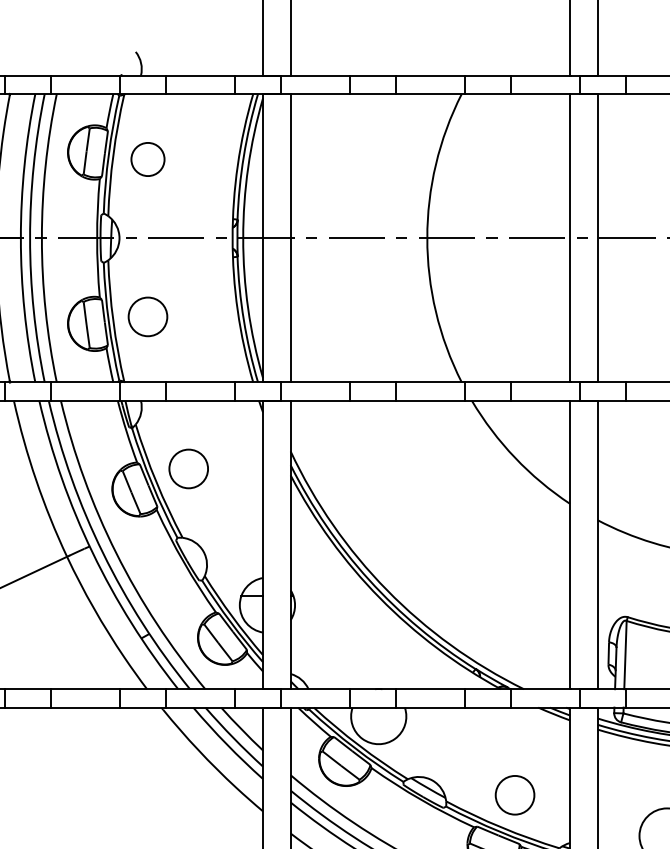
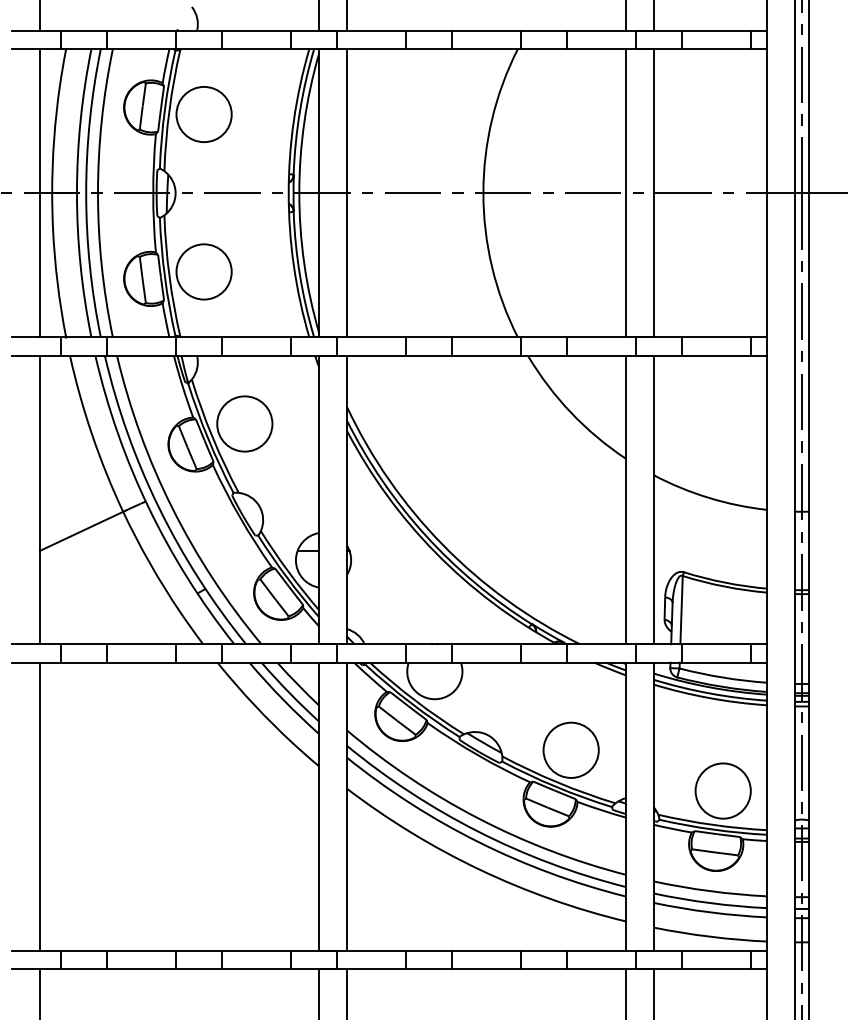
circle: (147, 159) -> (203, 114), size x1.67
circle: (147, 316) -> (203, 271), size x1.43
circle: (188, 468) -> (244, 423), size x1.43
circle: (514, 794) -> (570, 749), size x1.43

